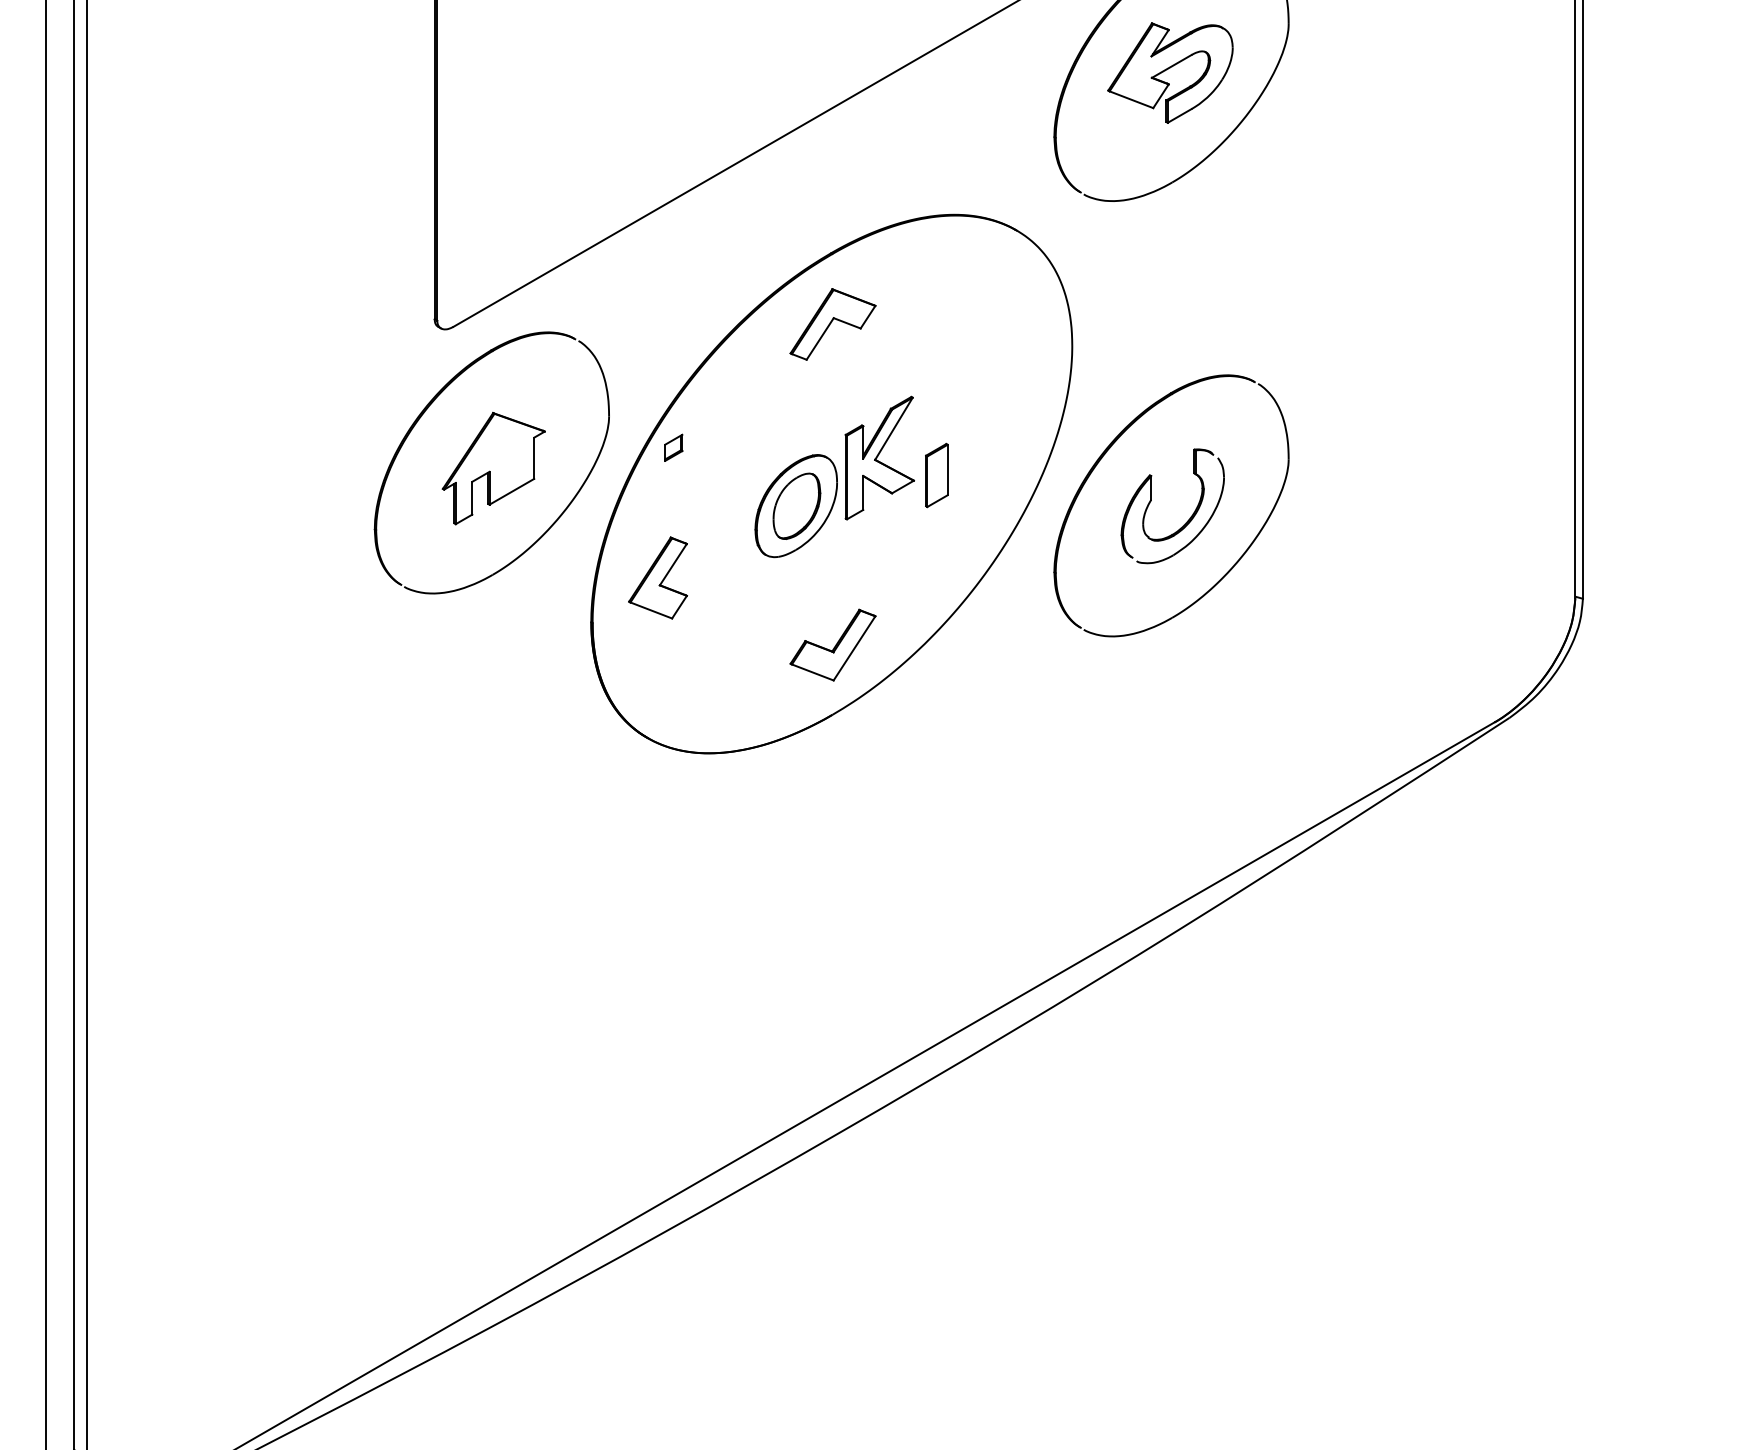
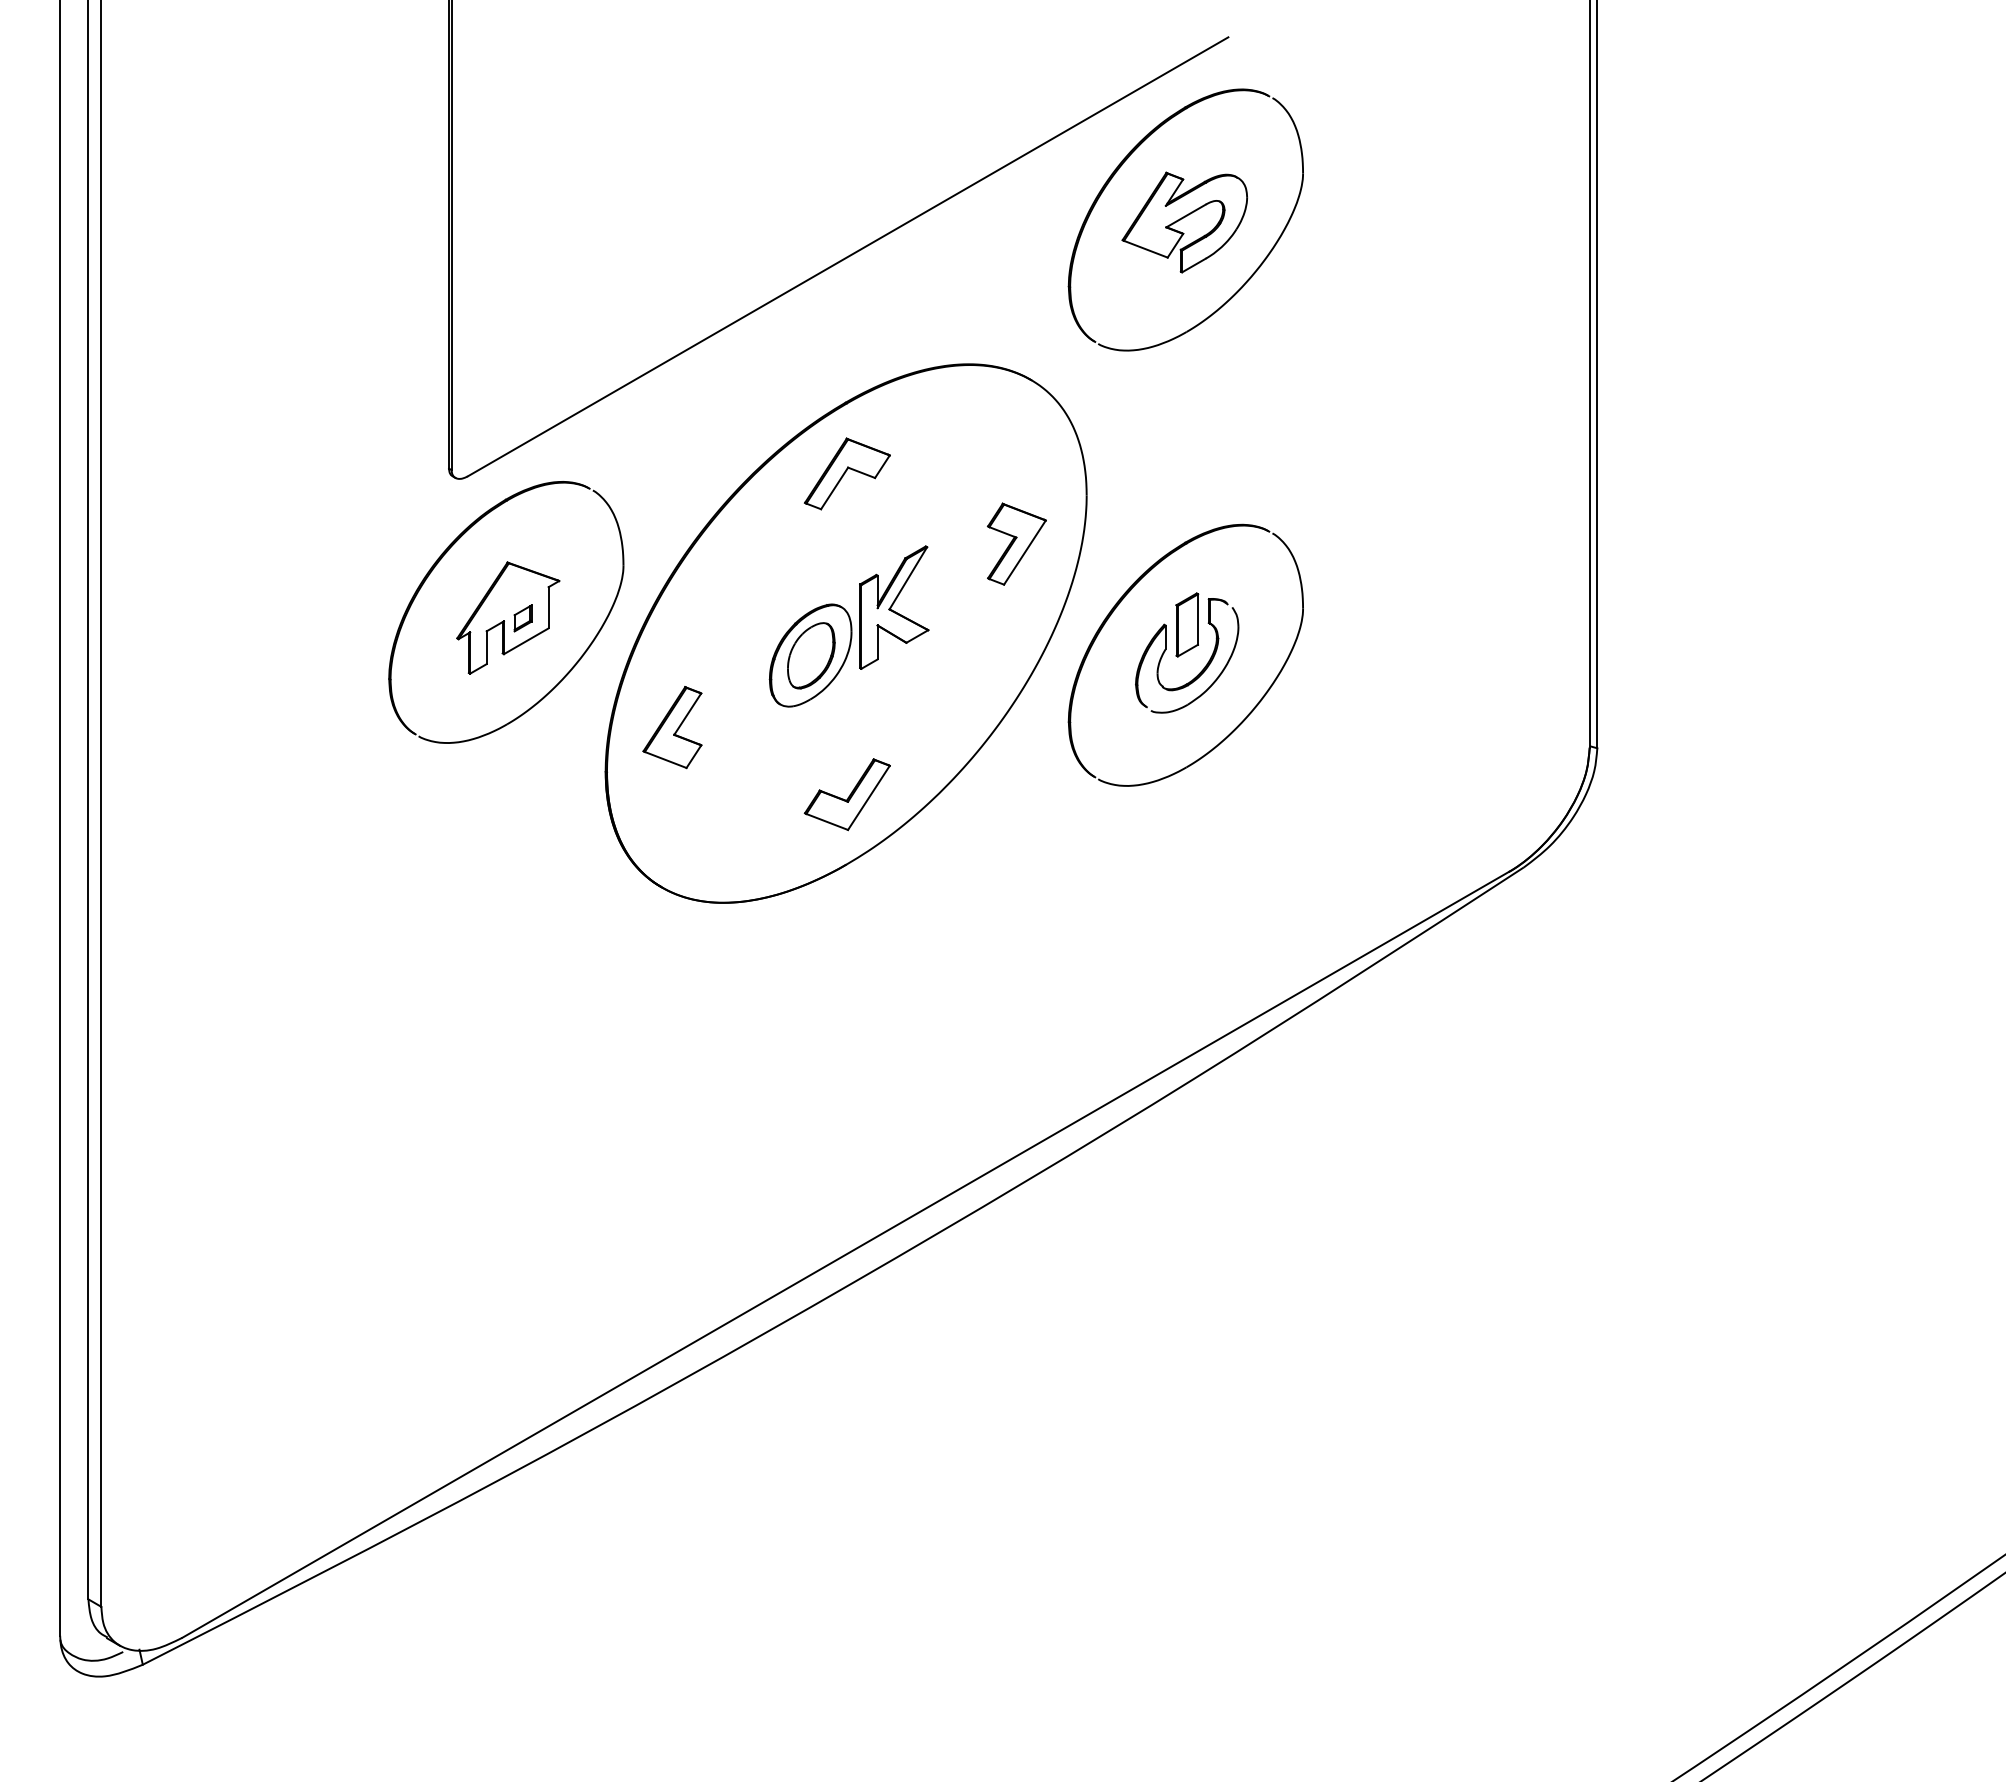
part: (1002, 394) -> (1016, 543), added
part: (673, 448) -> (522, 618), moved
part: (937, 475) -> (1187, 624), moved

